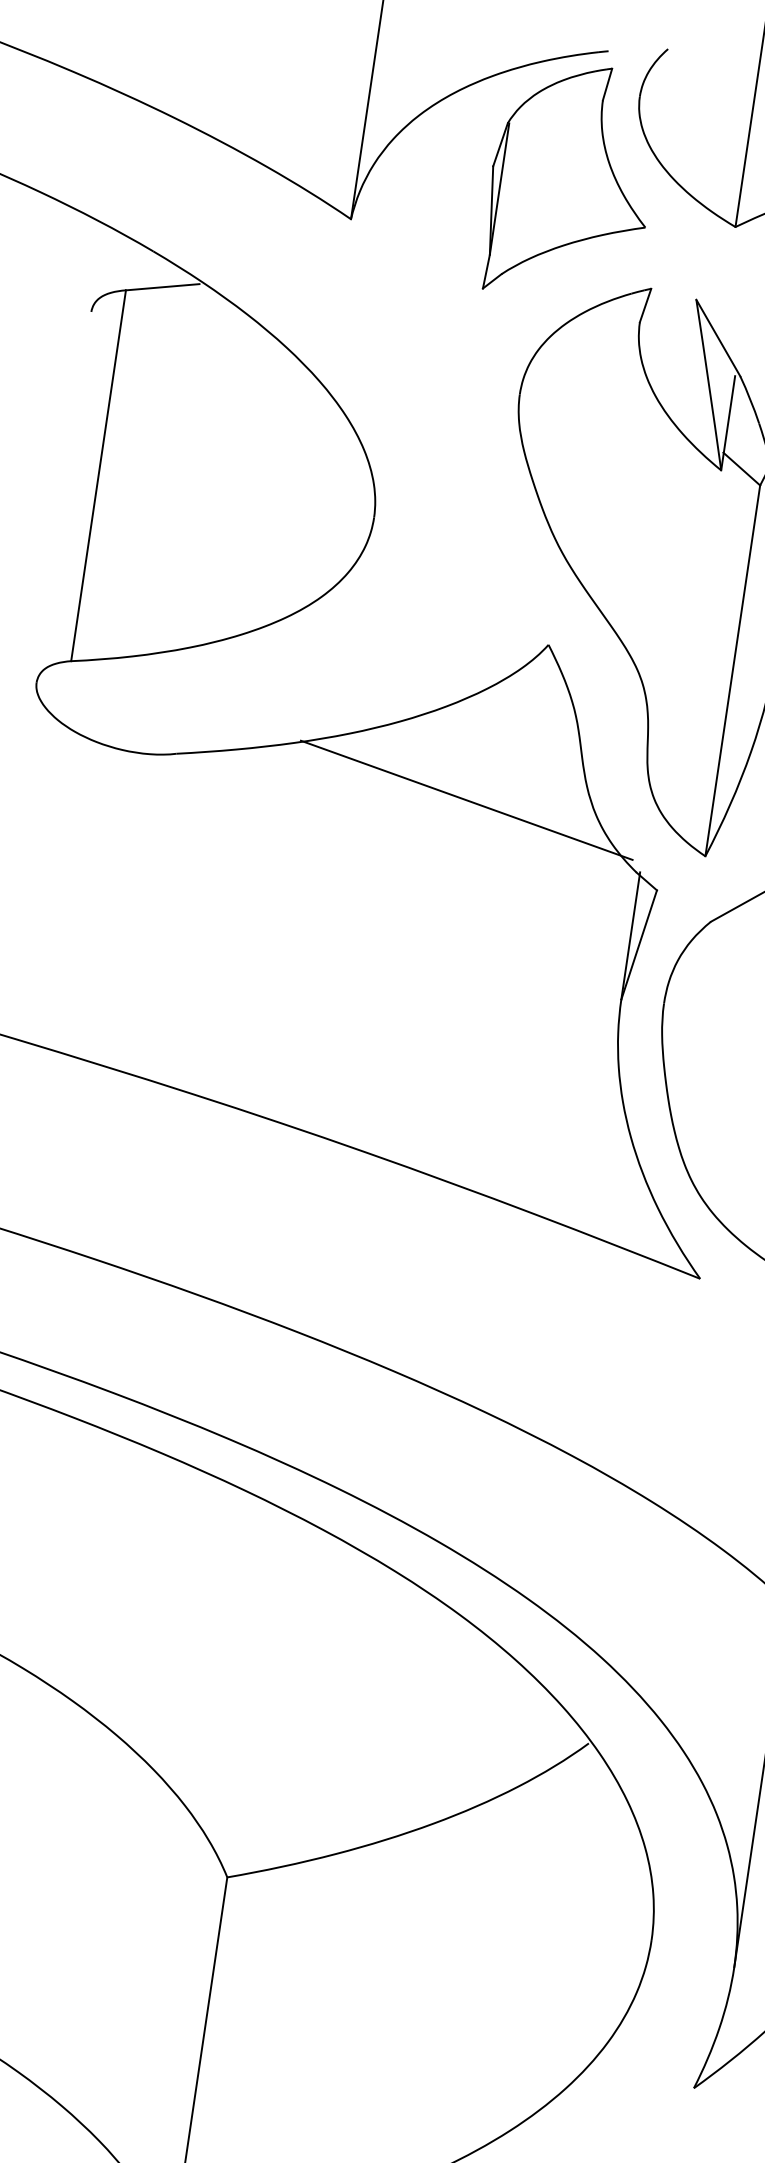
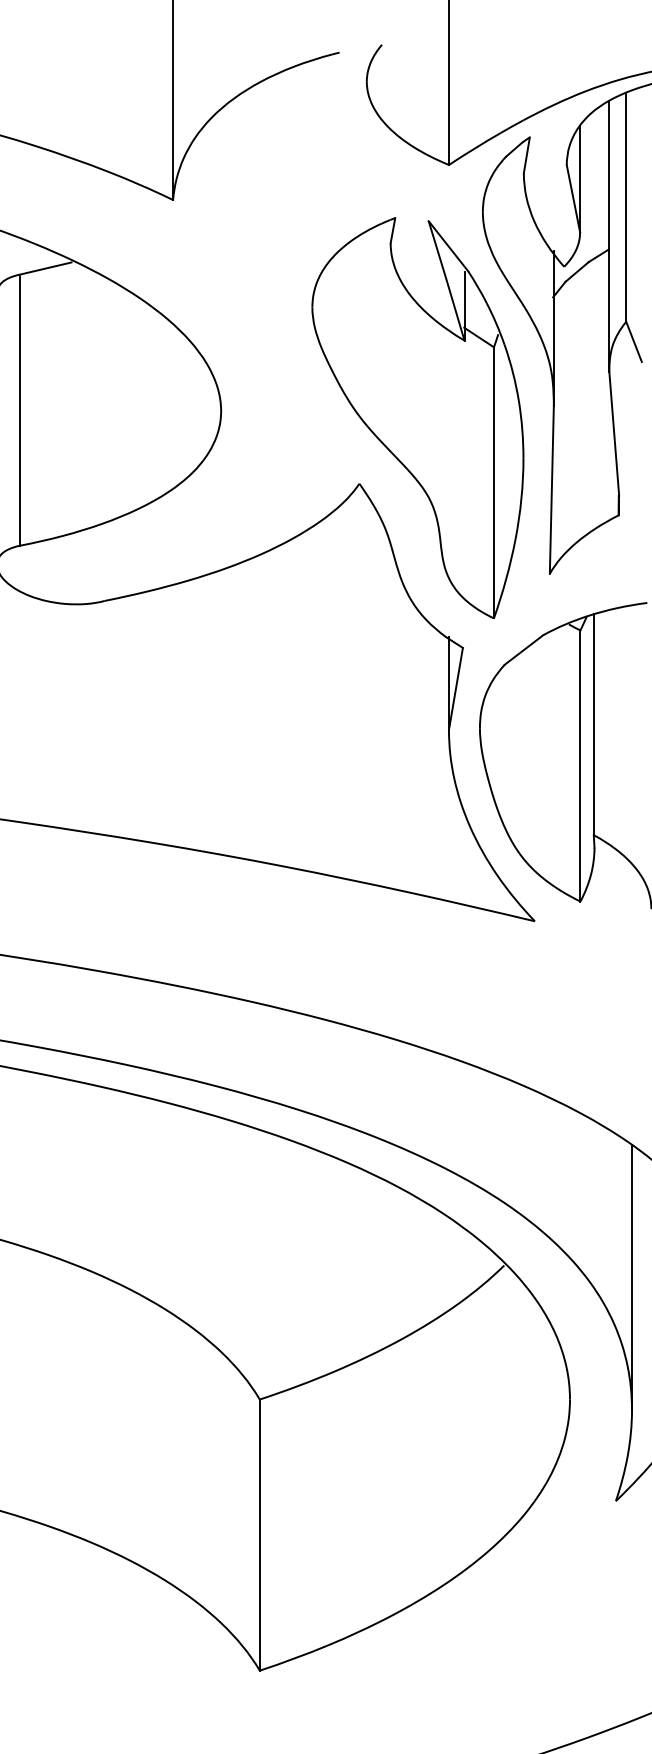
part: (571, 181) -> (326, 149), removed
line: (467, 800) -> (317, 603), removed

